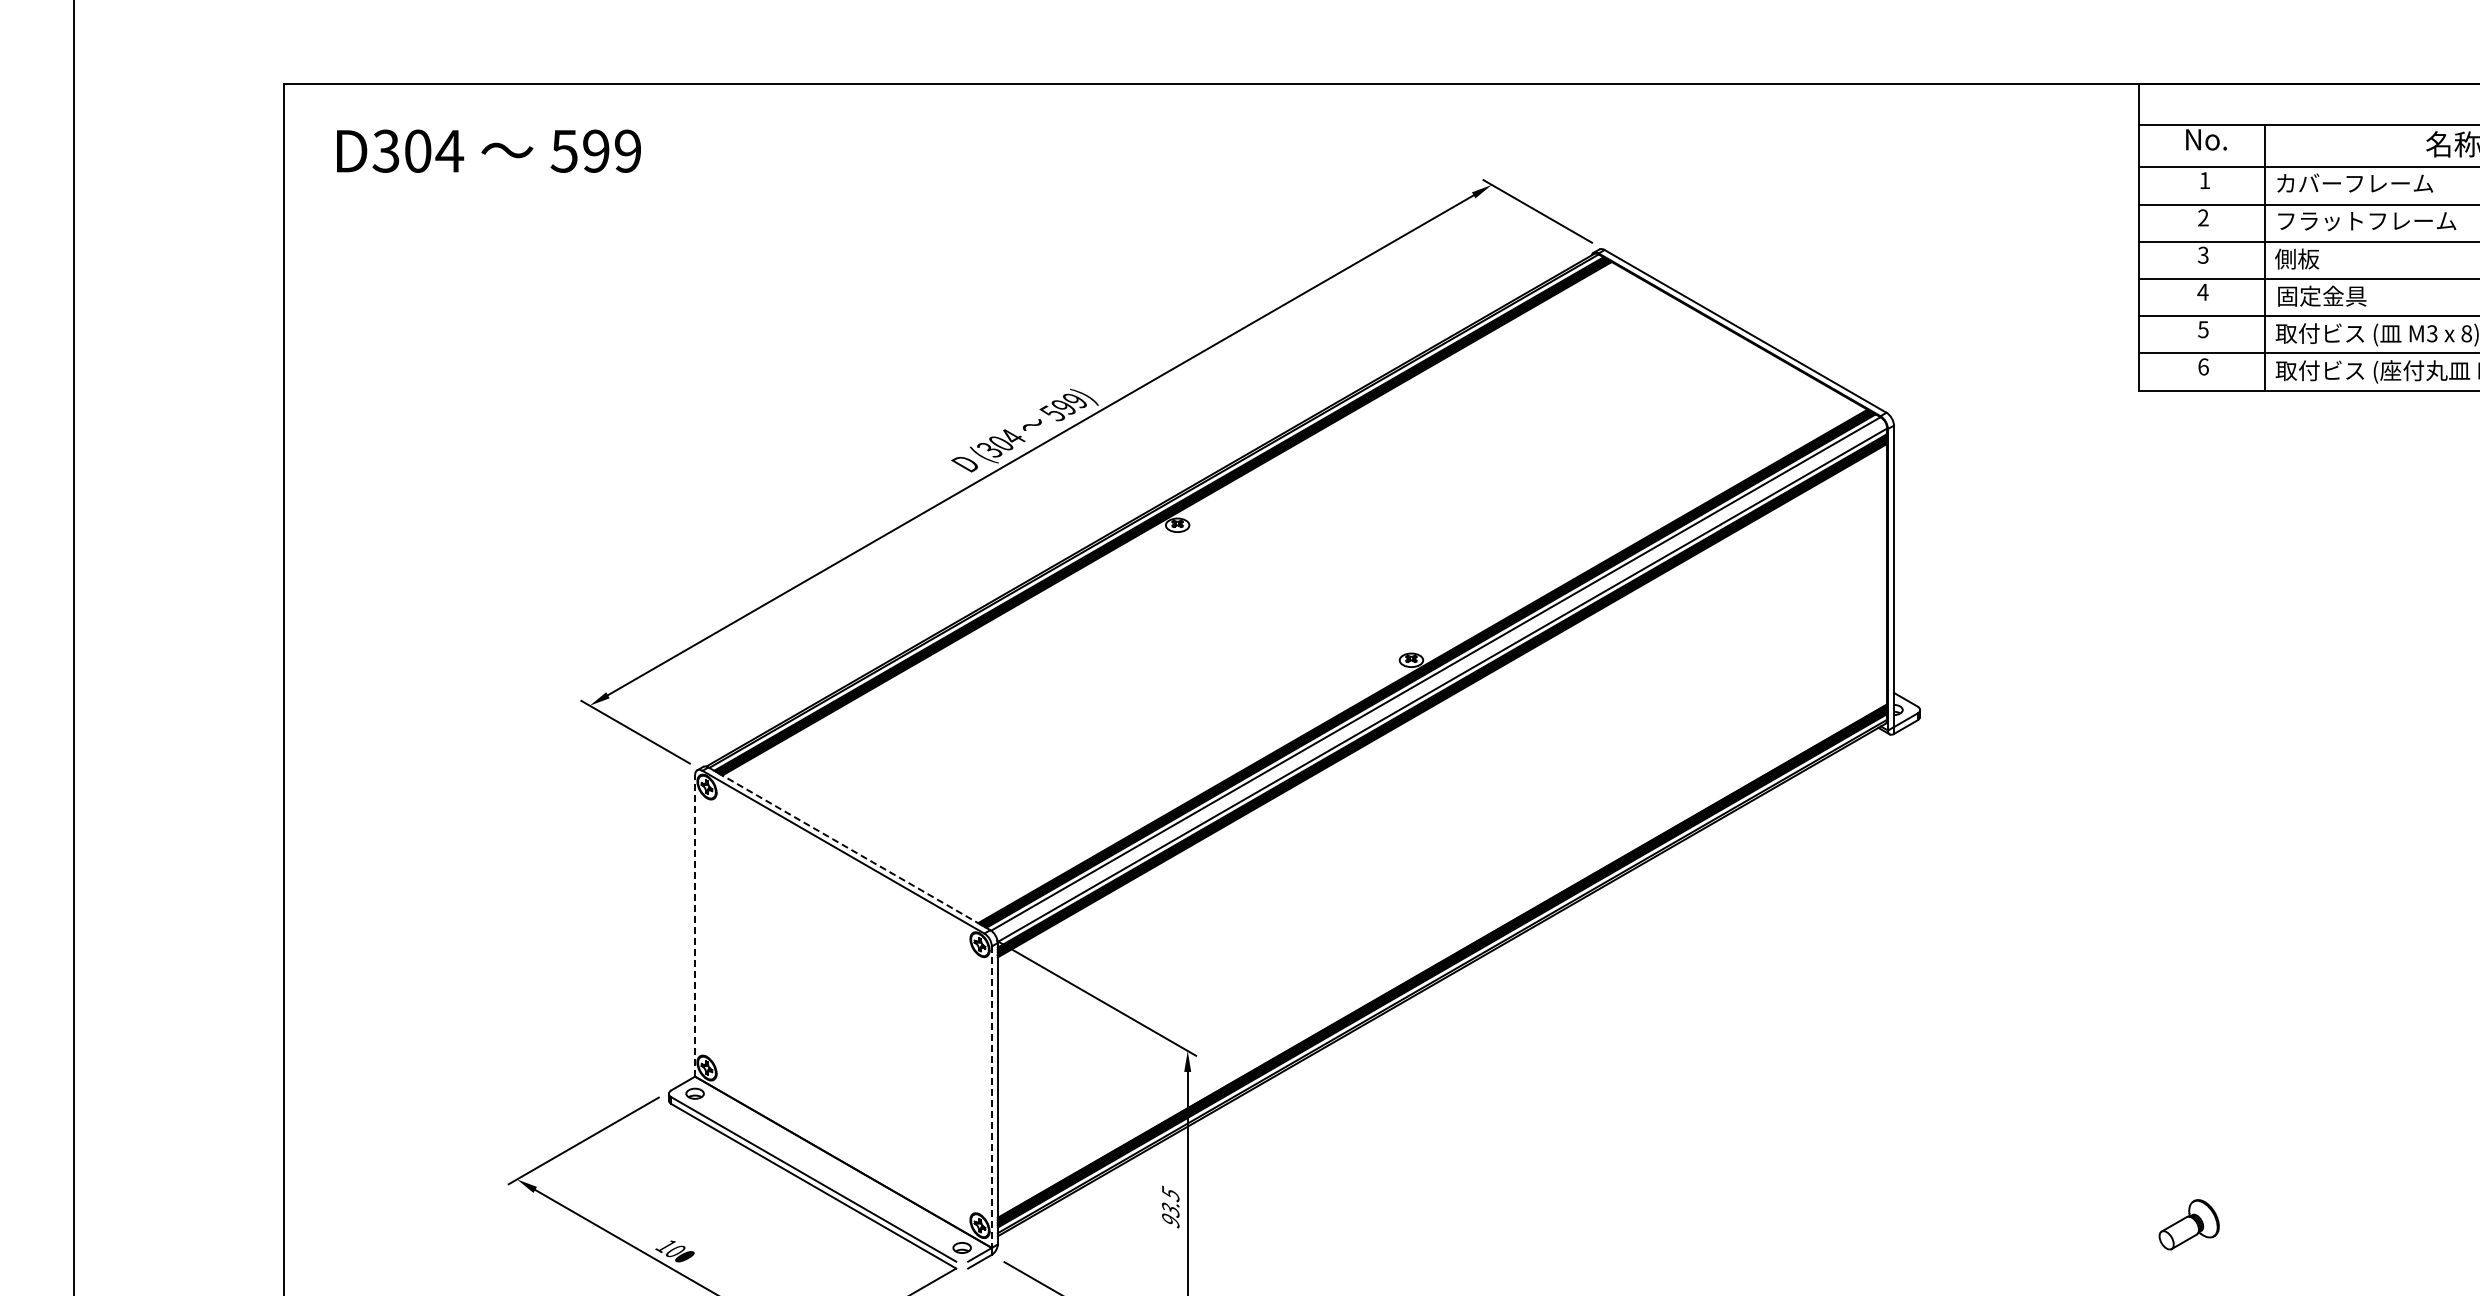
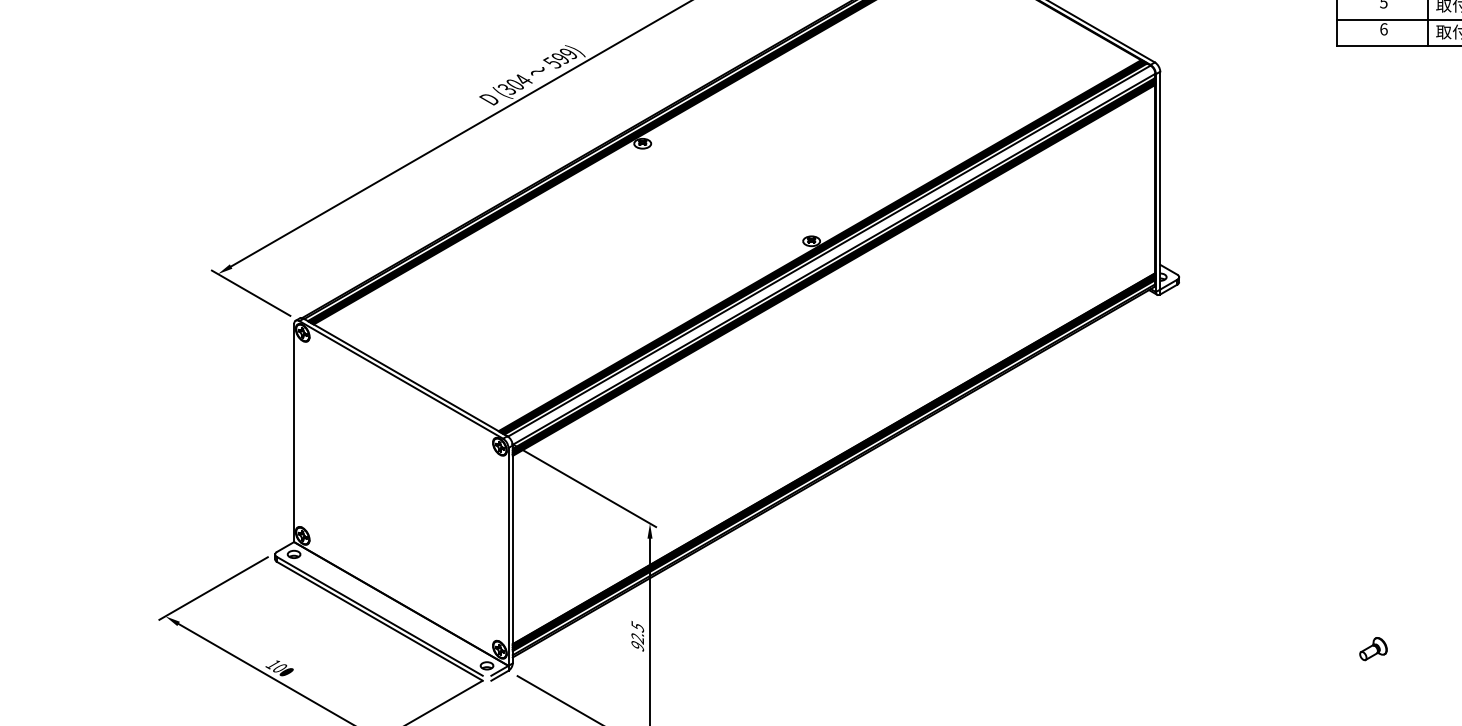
line: (849, 848) -> (405, 377), dashed -> solid
line: (695, 925) -> (294, 432), dashed -> solid
line: (991, 1097) -> (508, 557), dashed -> solid
text: (1170, 1210) -> (637, 638), 93.5 -> 92.5
part: (2188, 1224) -> (1373, 648), size x0.62

